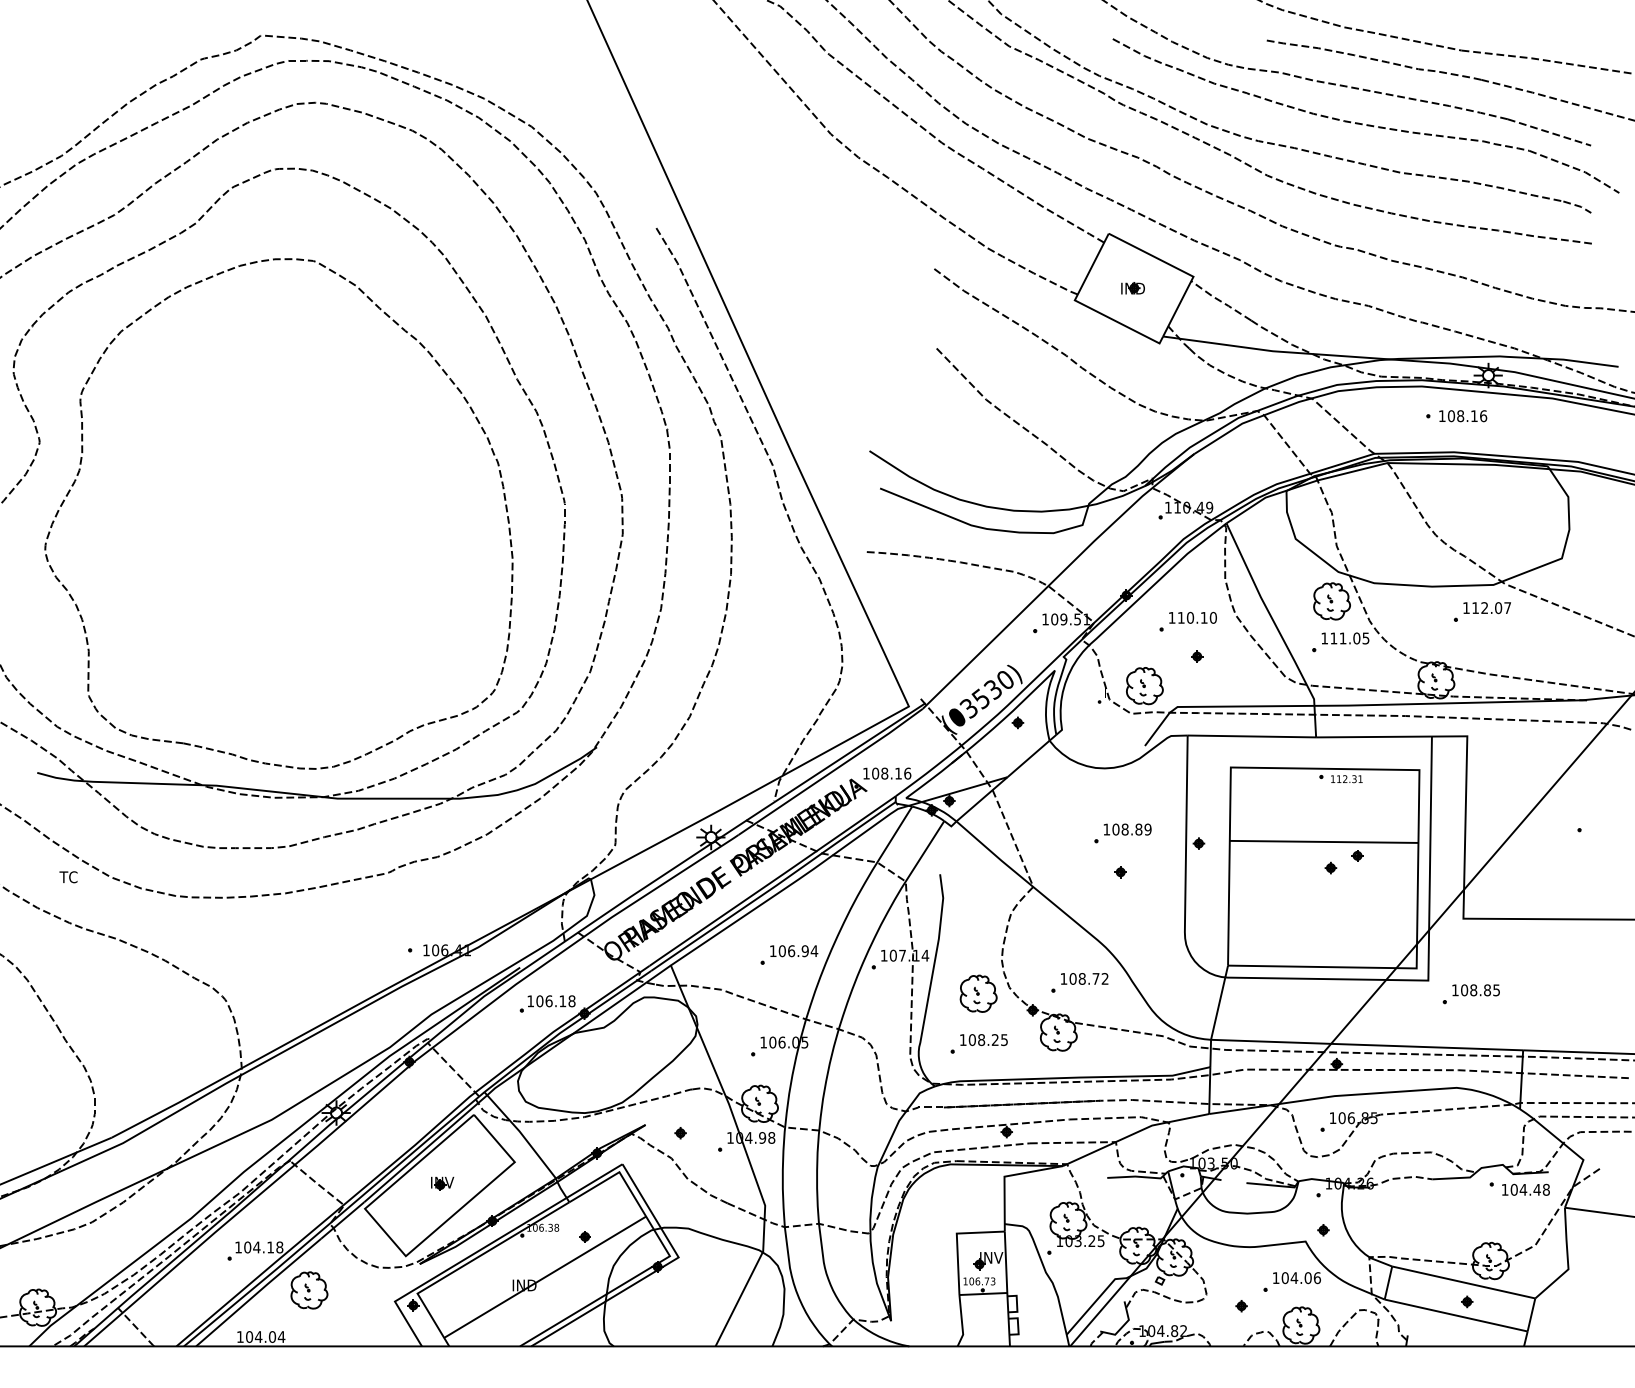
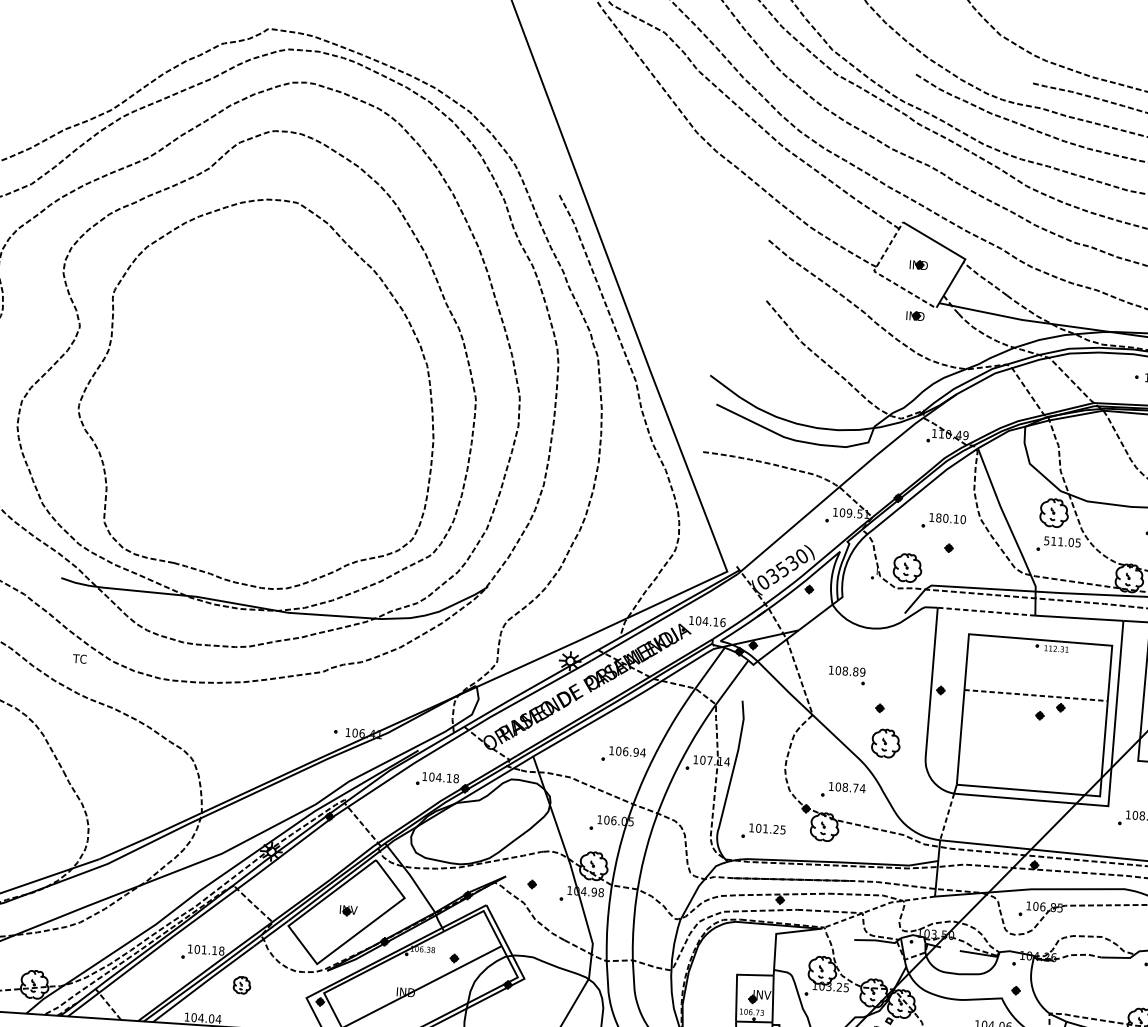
line: (1087, 306) -> (883, 276), solid -> dashed
part: (1132, 355) -> (915, 316), added
text: (1180, 617) -> (938, 517), 110.10 -> 180.10
text: (1324, 638) -> (1046, 540), 111.05 -> 511.05
line: (1251, 736) -> (986, 611), solid -> dashed
text: (884, 773) -> (705, 621), 108.16 -> 104.16
text: (1127, 829) -> (847, 671), moved
line: (1324, 841) -> (1036, 695), solid -> dashed
text: (1104, 978) -> (862, 788), 108.72 -> 108.74
part: (978, 993) -> (885, 743), moved
text: (548, 1001) -> (438, 777), 106.18 -> 104.18
line: (1218, 1009) -> (947, 817), solid -> dashed
text: (981, 1040) -> (765, 829), 108.25 -> 101.25
line: (1134, 1133) -> (877, 907), solid -> dashed
text: (256, 1247) -> (204, 949), 104.18 -> 101.18
part: (309, 1290) -> (242, 985), size x0.6

